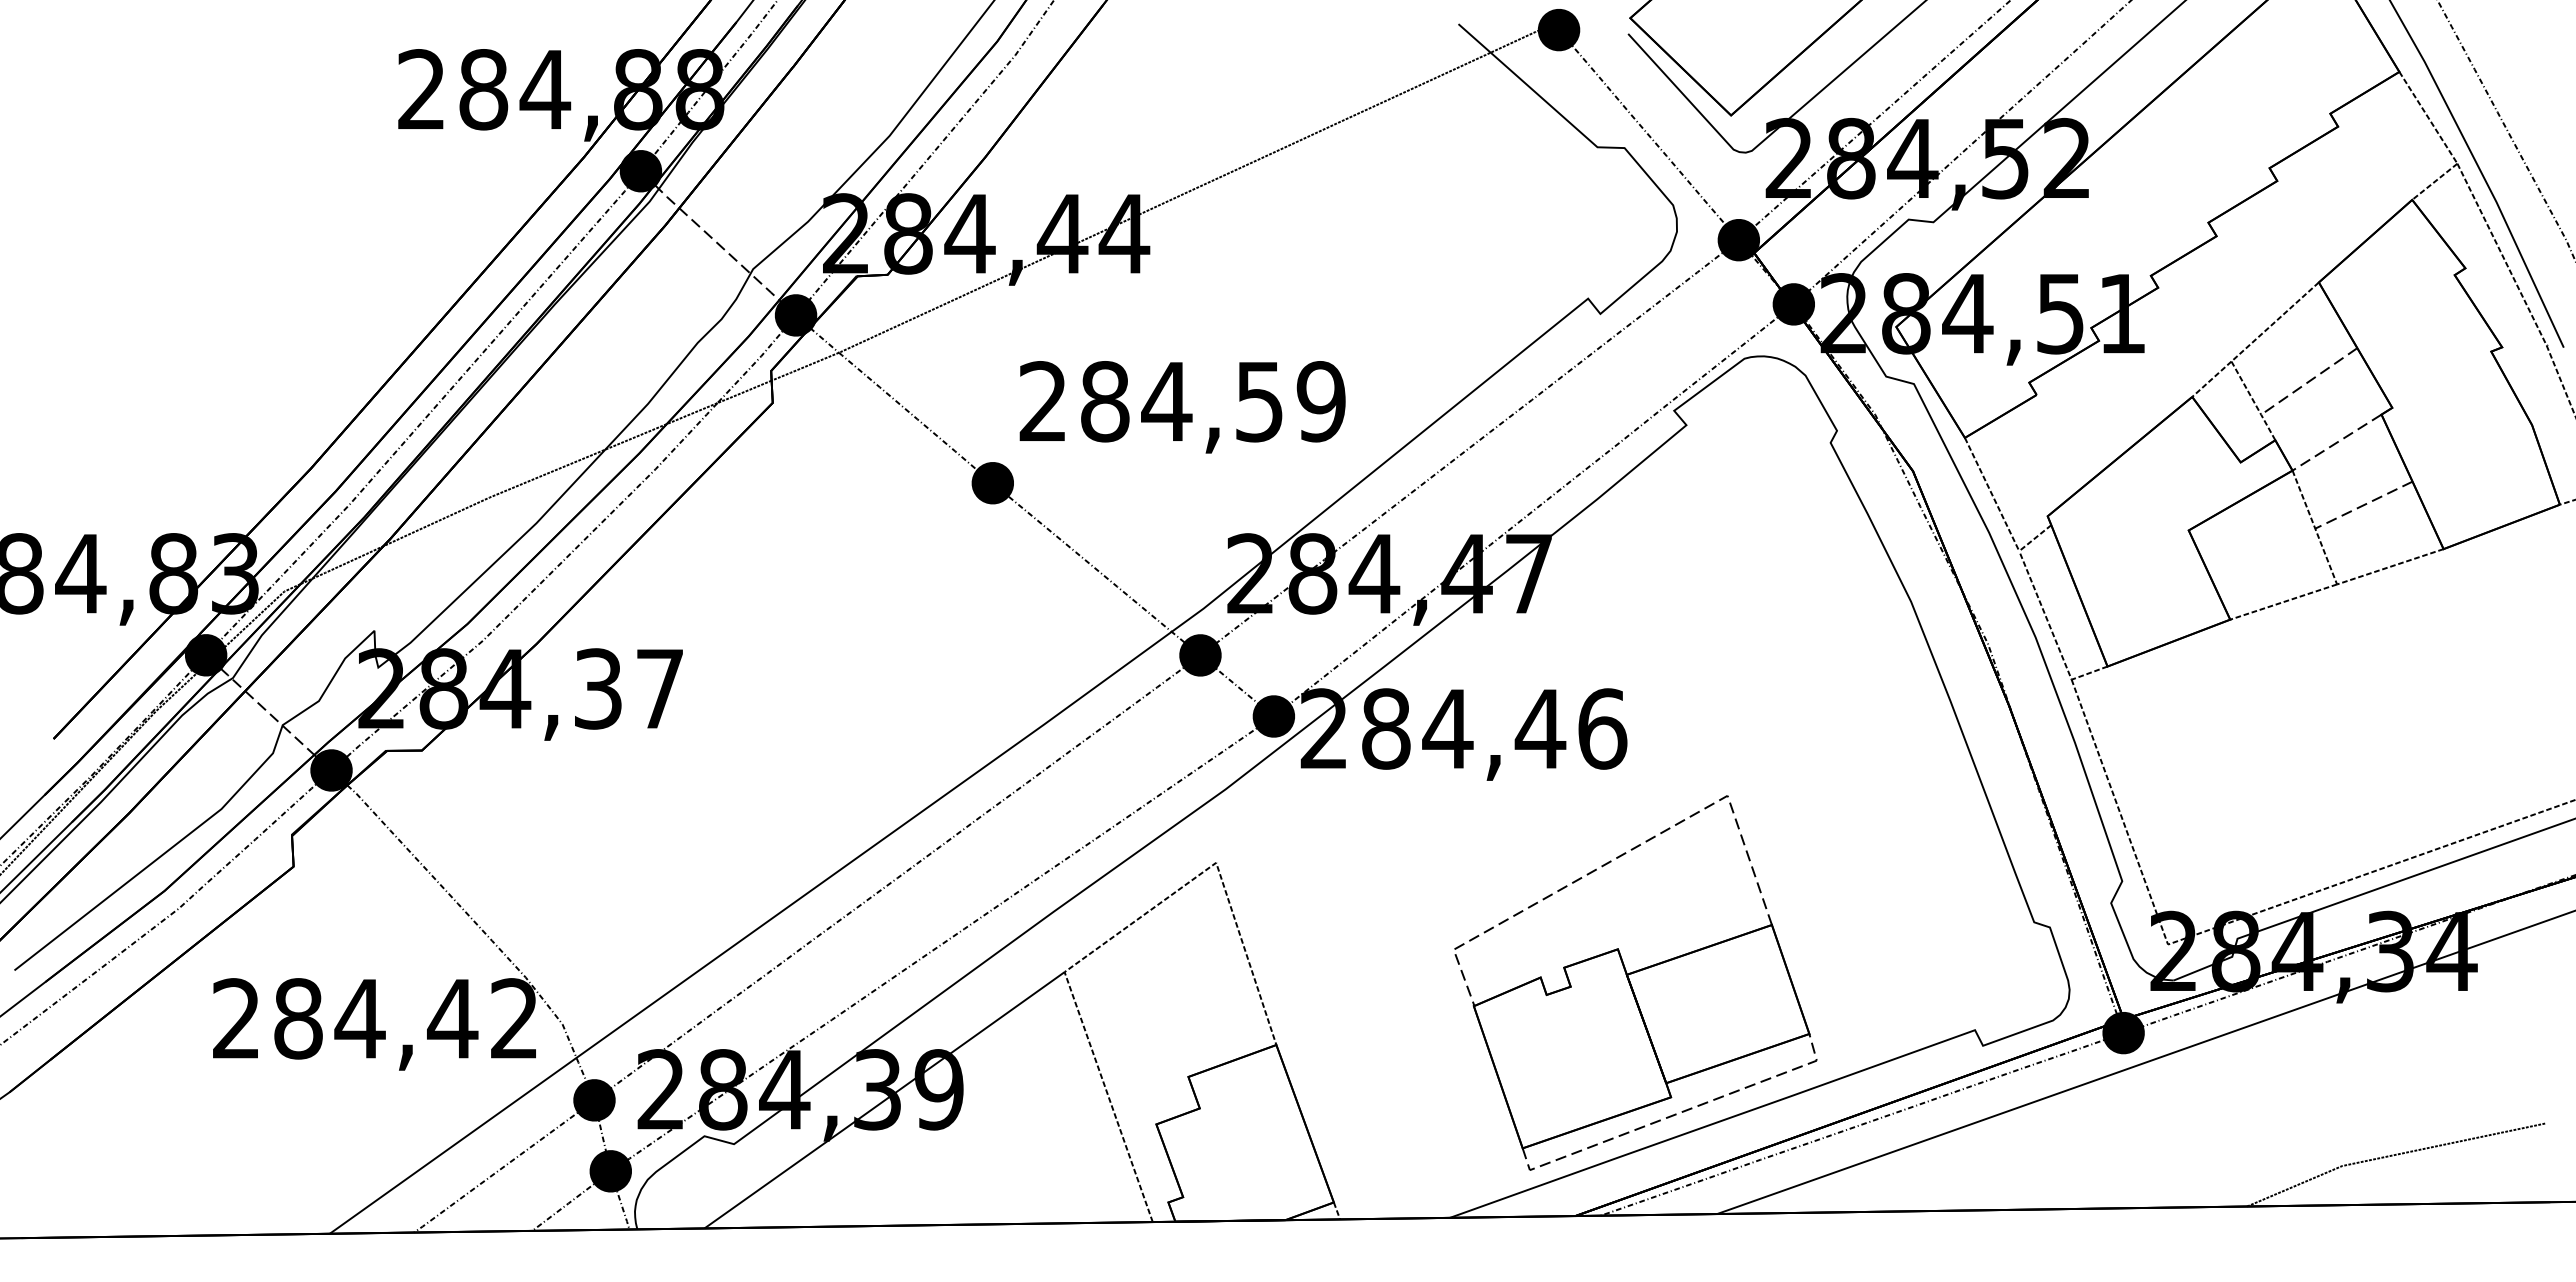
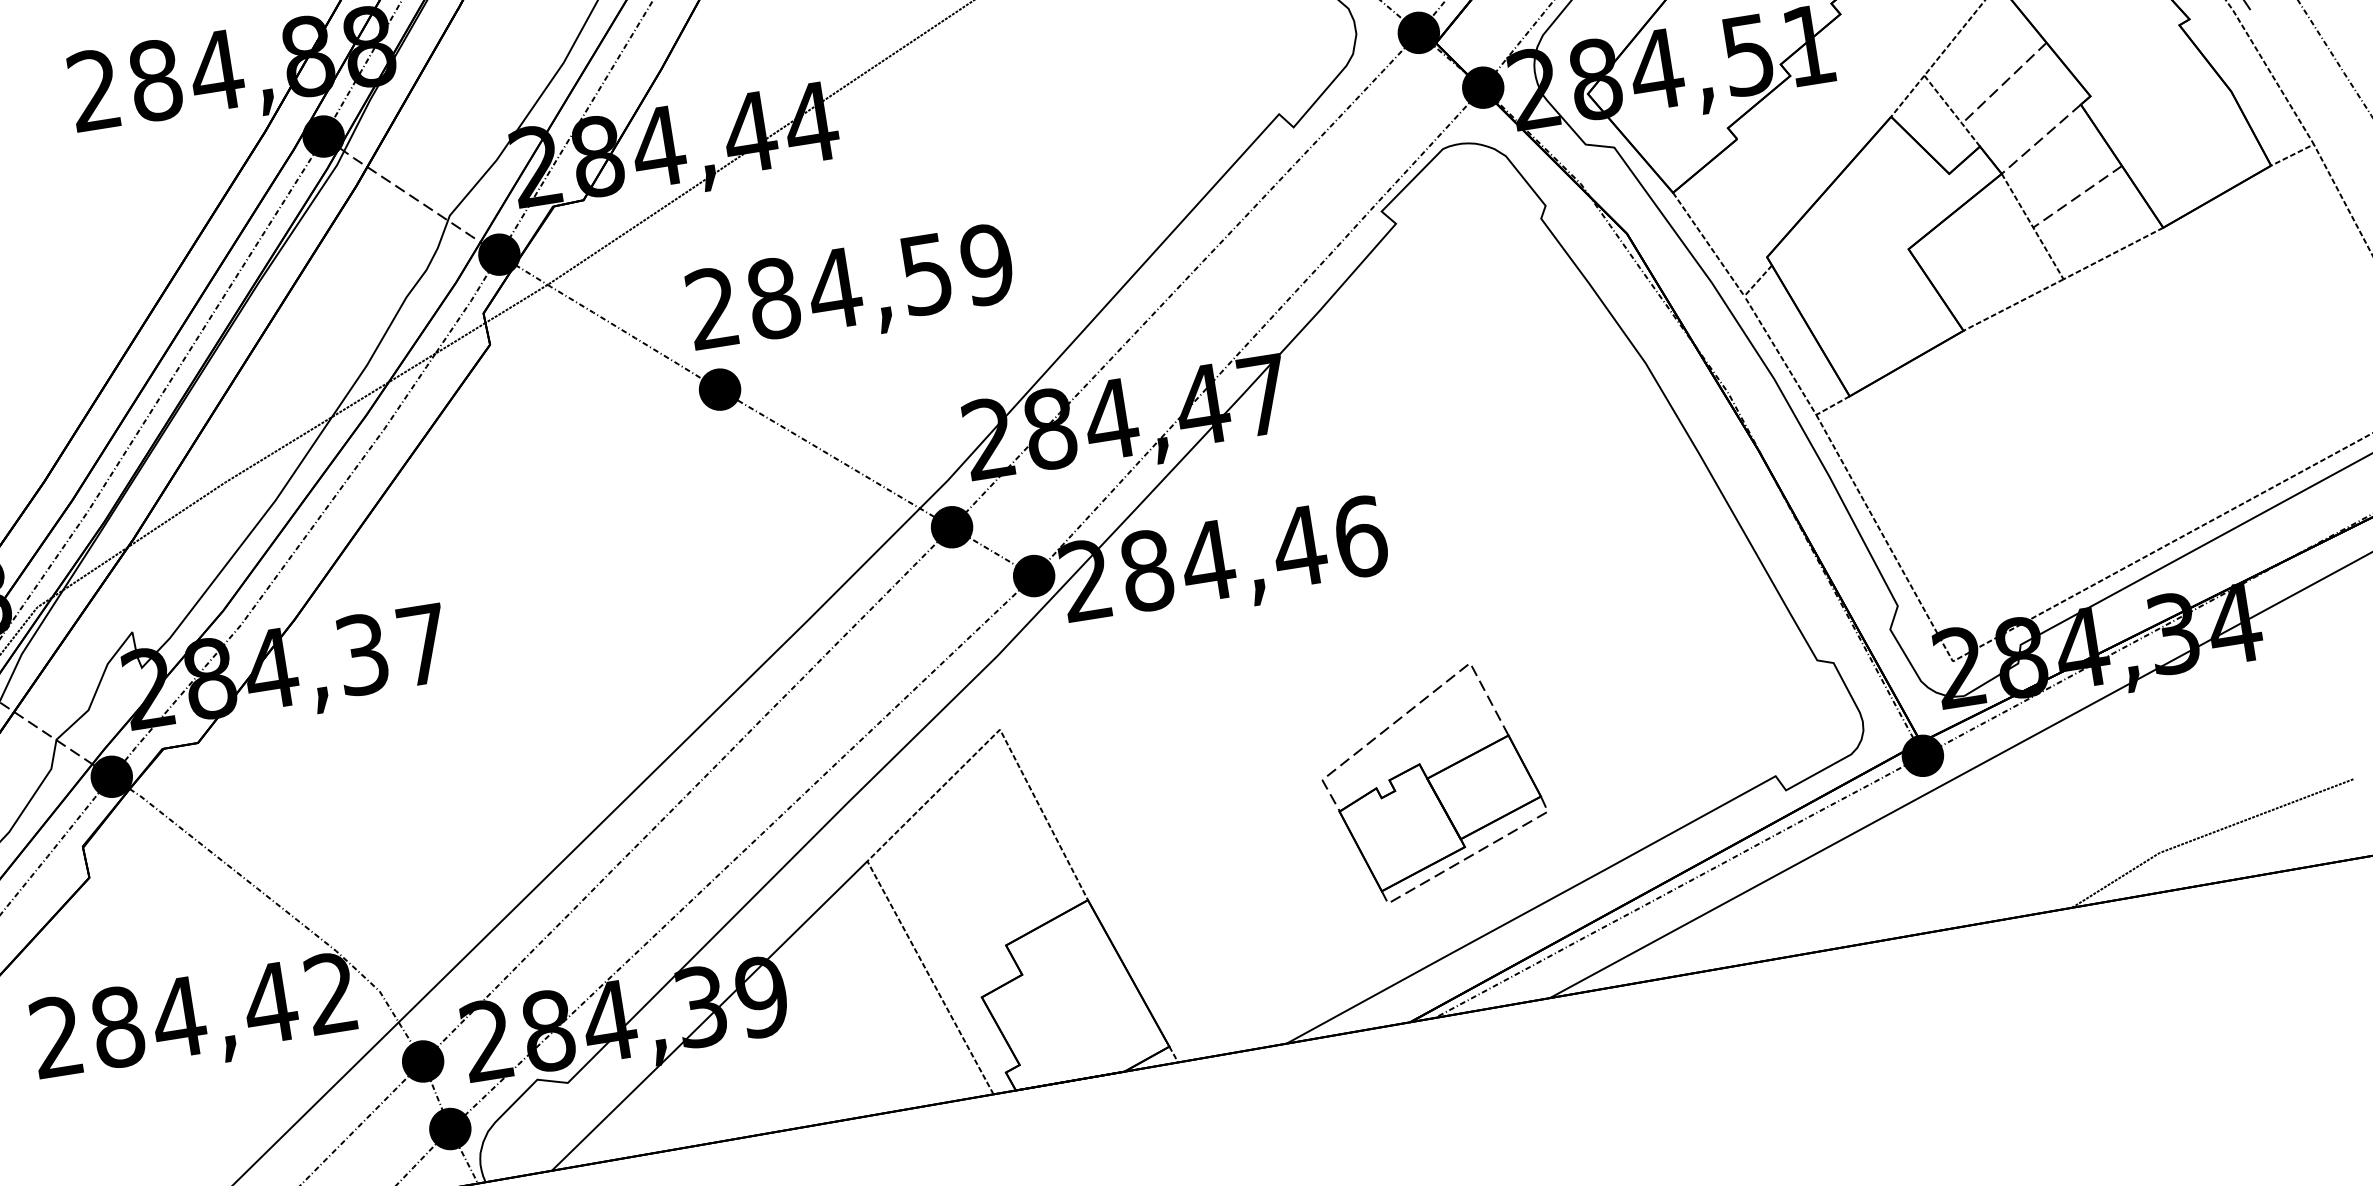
text: (1182, 407) -> (851, 292), moved
part: (1635, 982) -> (1432, 782), size x0.6

